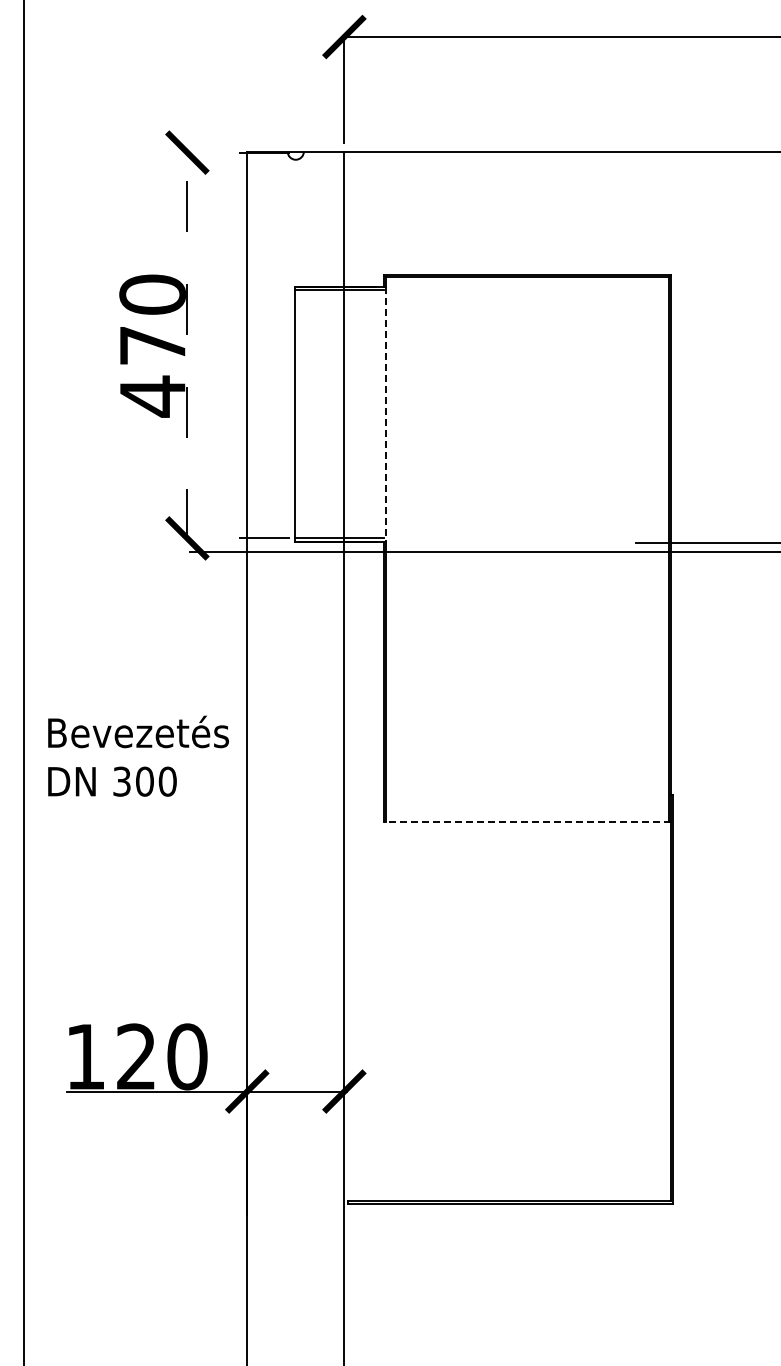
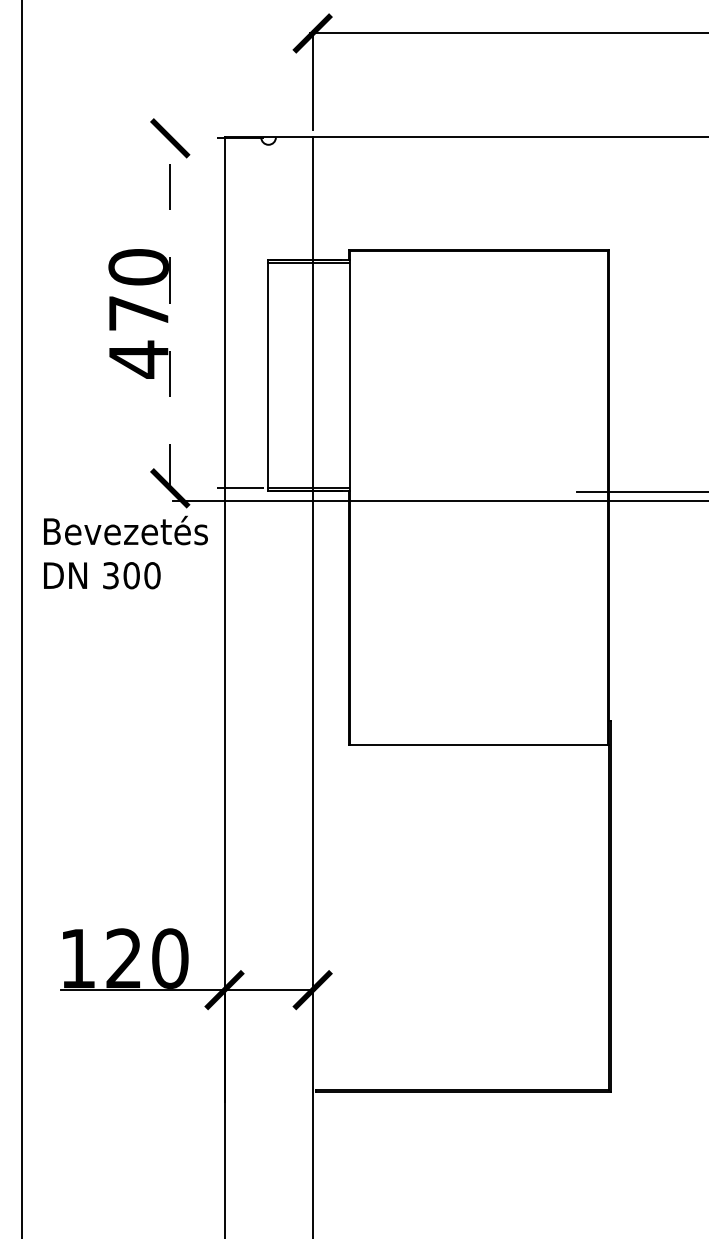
line: (386, 414) -> (350, 375), dashed -> solid
text: (138, 755) -> (125, 551), moved
line: (527, 821) -> (478, 745), dashed -> solid

